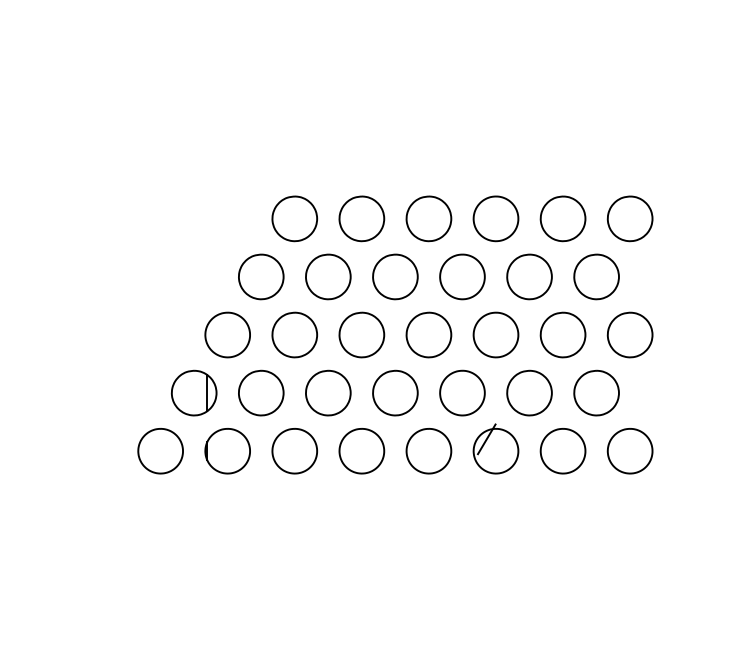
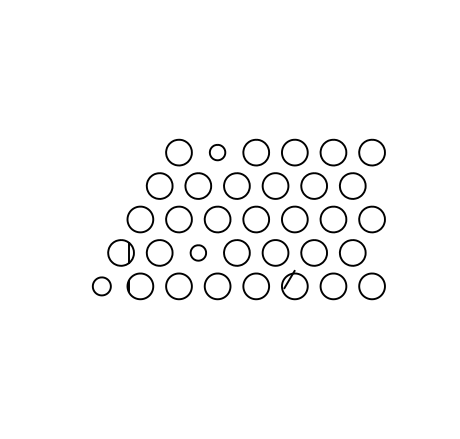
part: (361, 218) -> (217, 152), size x0.6
part: (328, 392) -> (198, 252), size x0.6
part: (160, 451) -> (101, 286), size x0.7

